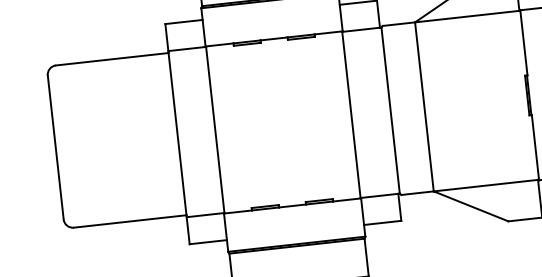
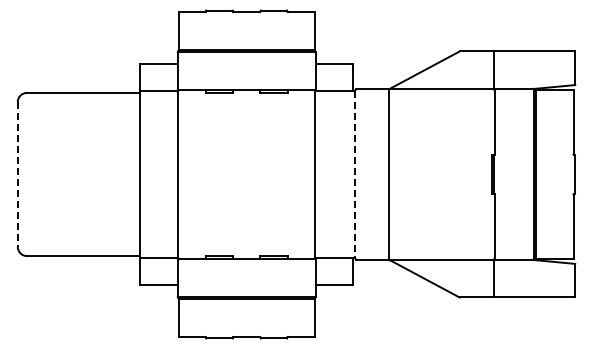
line: (390, 110) -> (354, 174), solid -> dashed
line: (55, 147) -> (17, 174), solid -> dashed

